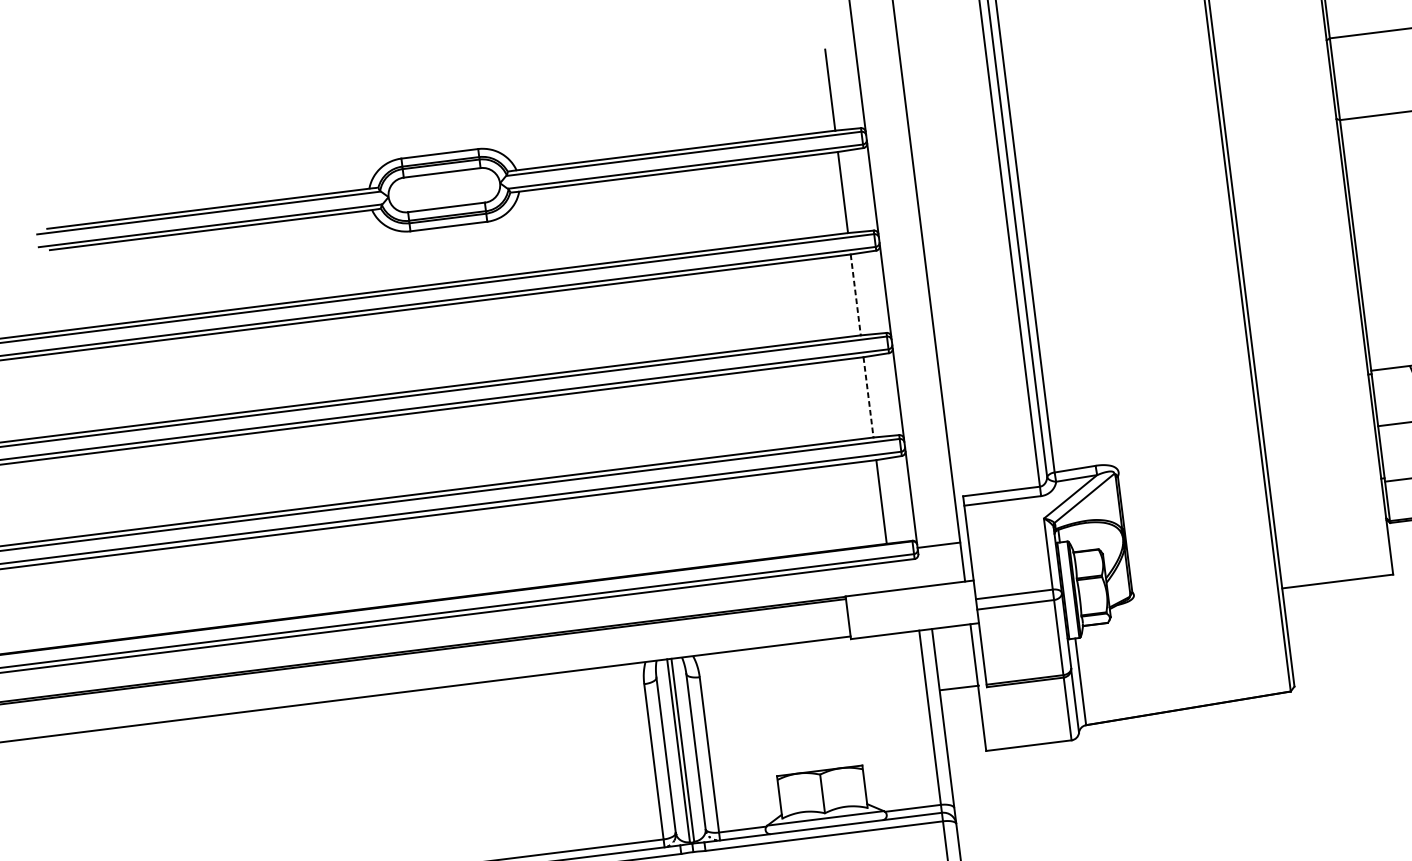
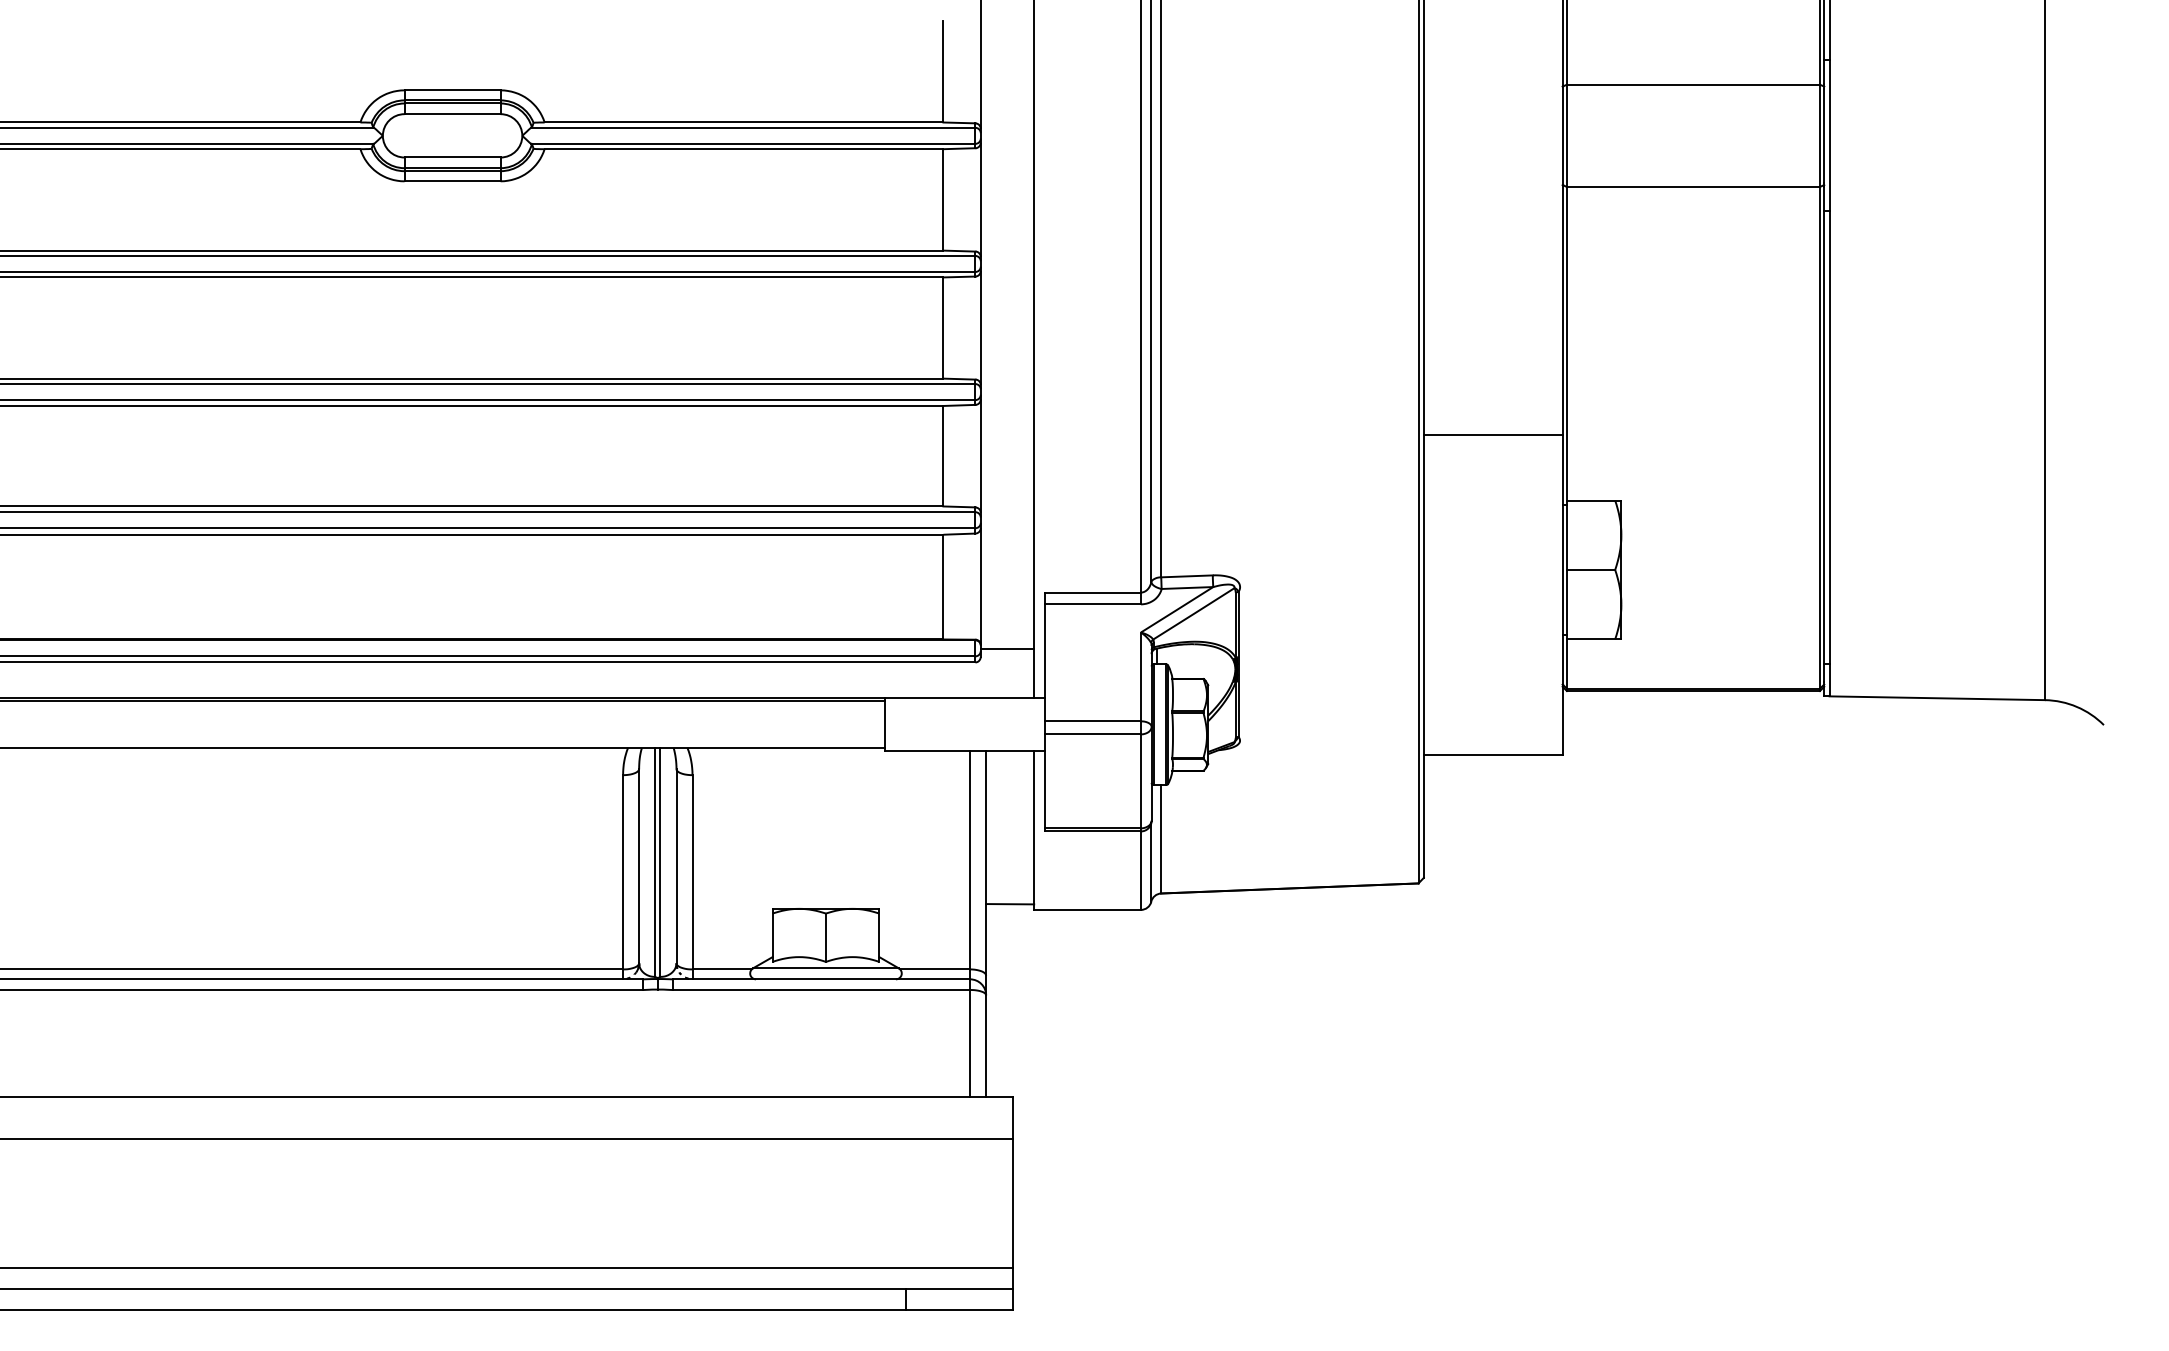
line: (855, 295) -> (943, 328), dashed -> solid
line: (1305, 325) -> (1492, 434), added
line: (868, 397) -> (943, 456), dashed -> solid
line: (959, 688) -> (1010, 904), moved

